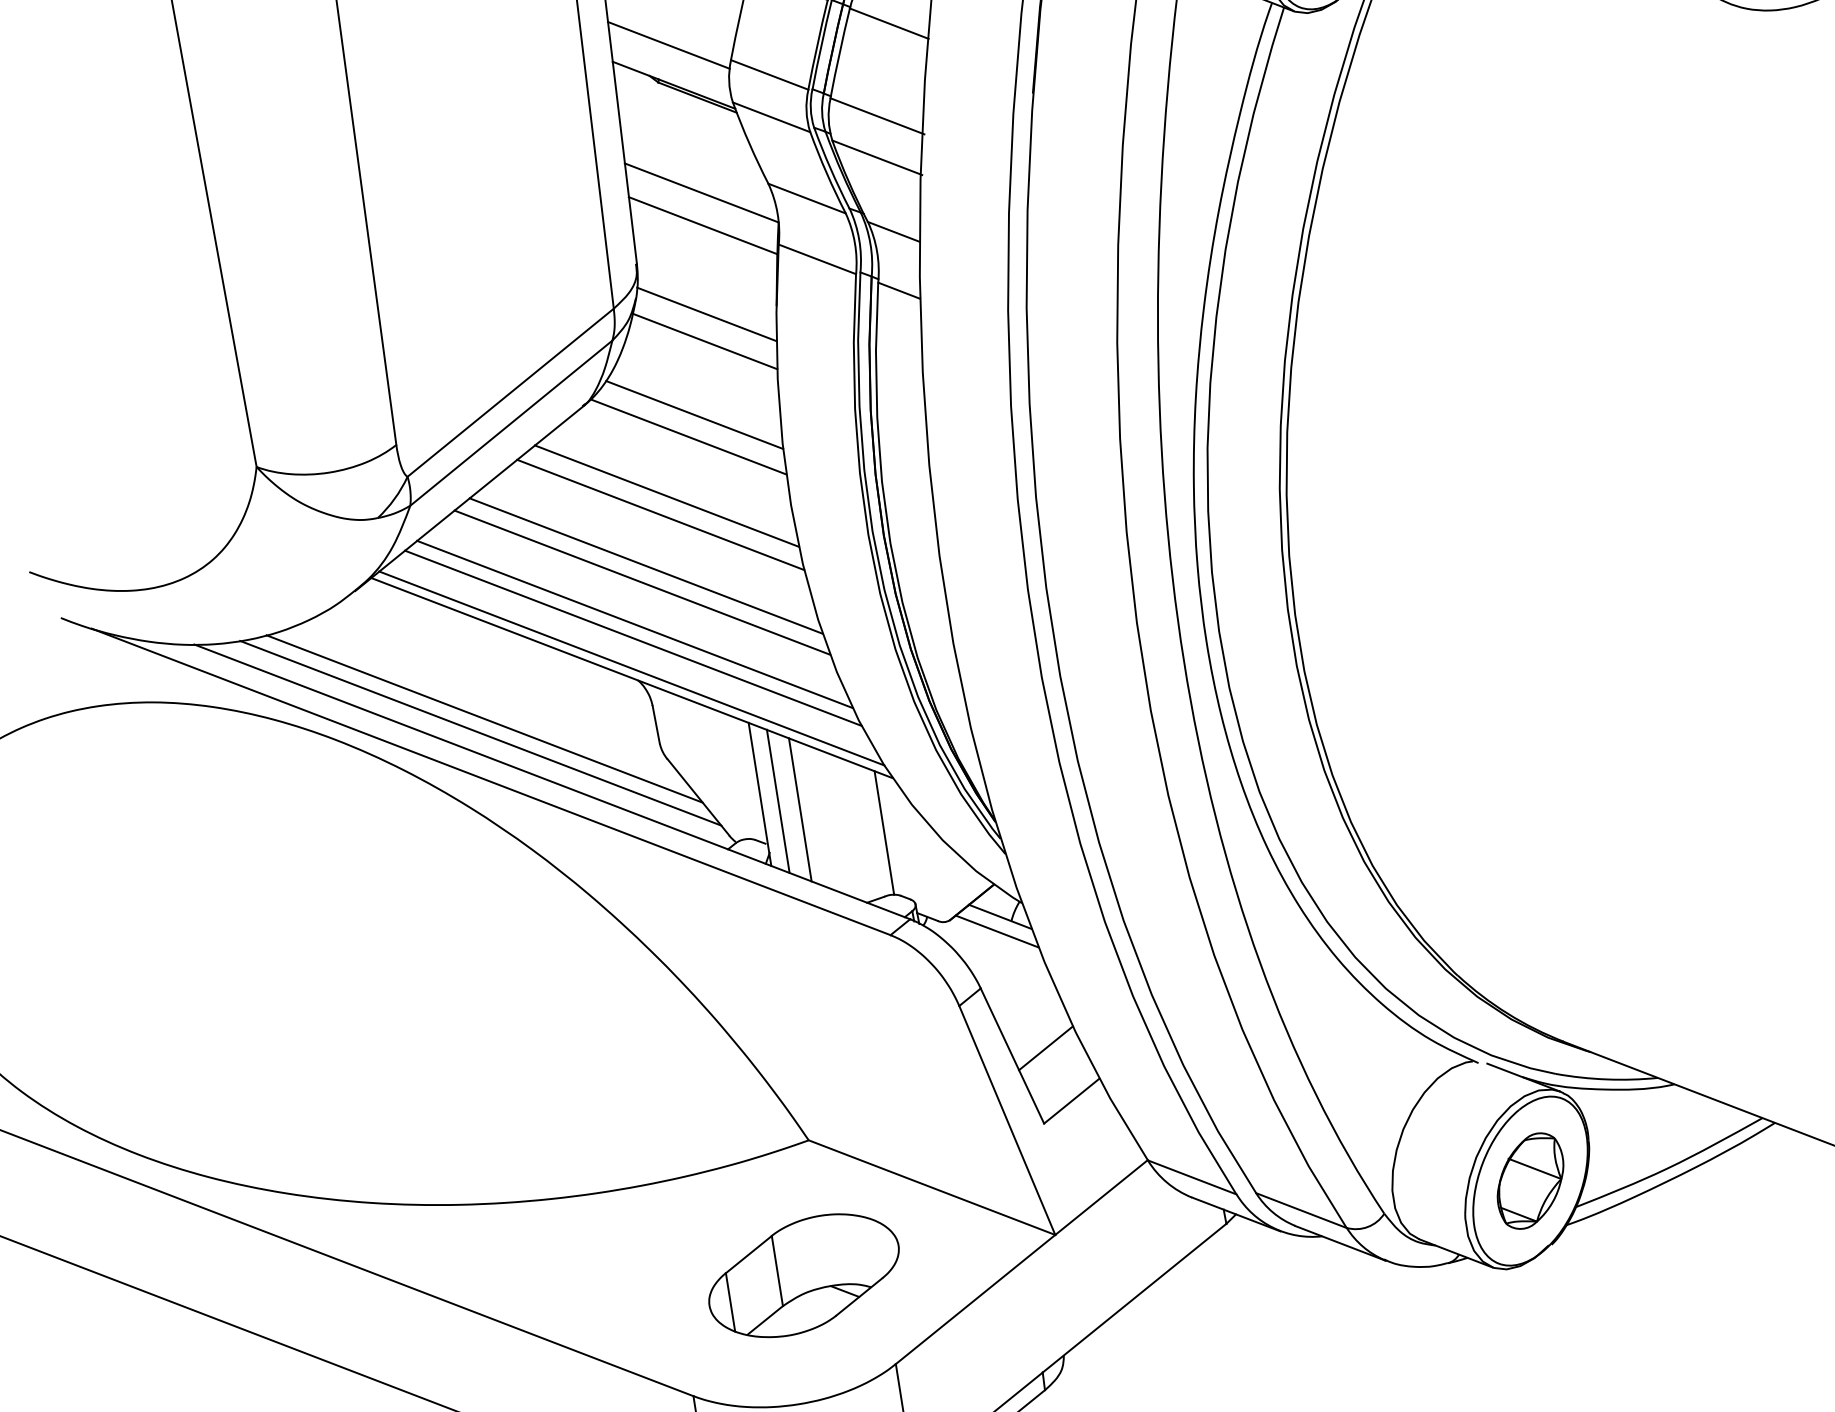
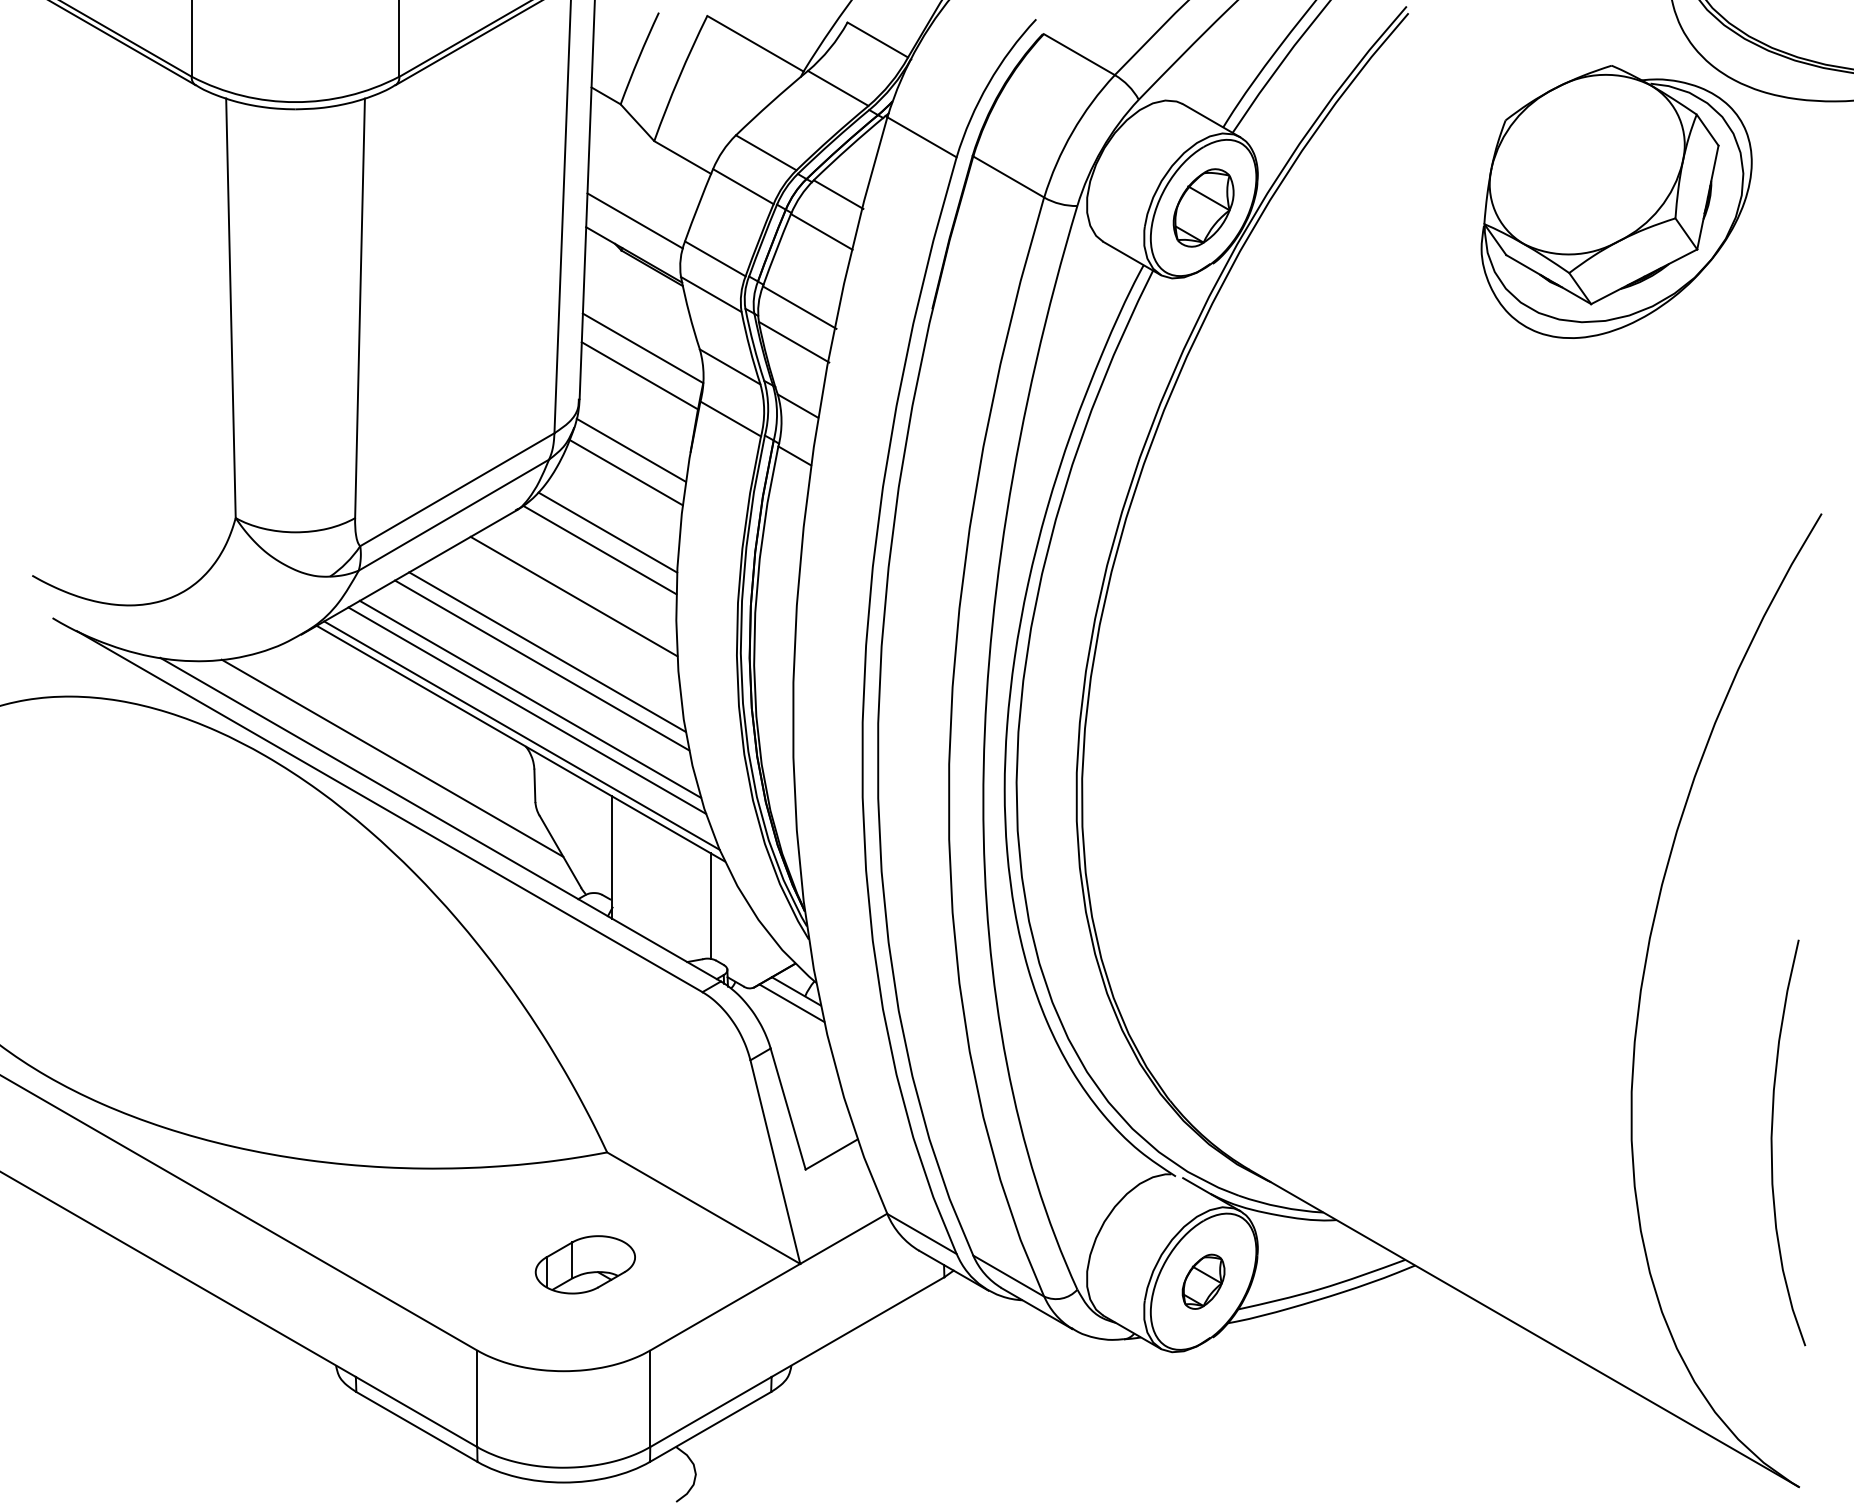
line: (660, 515) -> (566, 611), removed
line: (480, 733) -> (387, 769), removed
line: (778, 801) -> (626, 865), removed
line: (799, 809) -> (643, 875), removed
line: (1045, 1047) -> (816, 1106), removed
part: (1530, 1180) -> (1203, 1281), size x0.7
part: (804, 1275) -> (585, 1264), size x0.6

